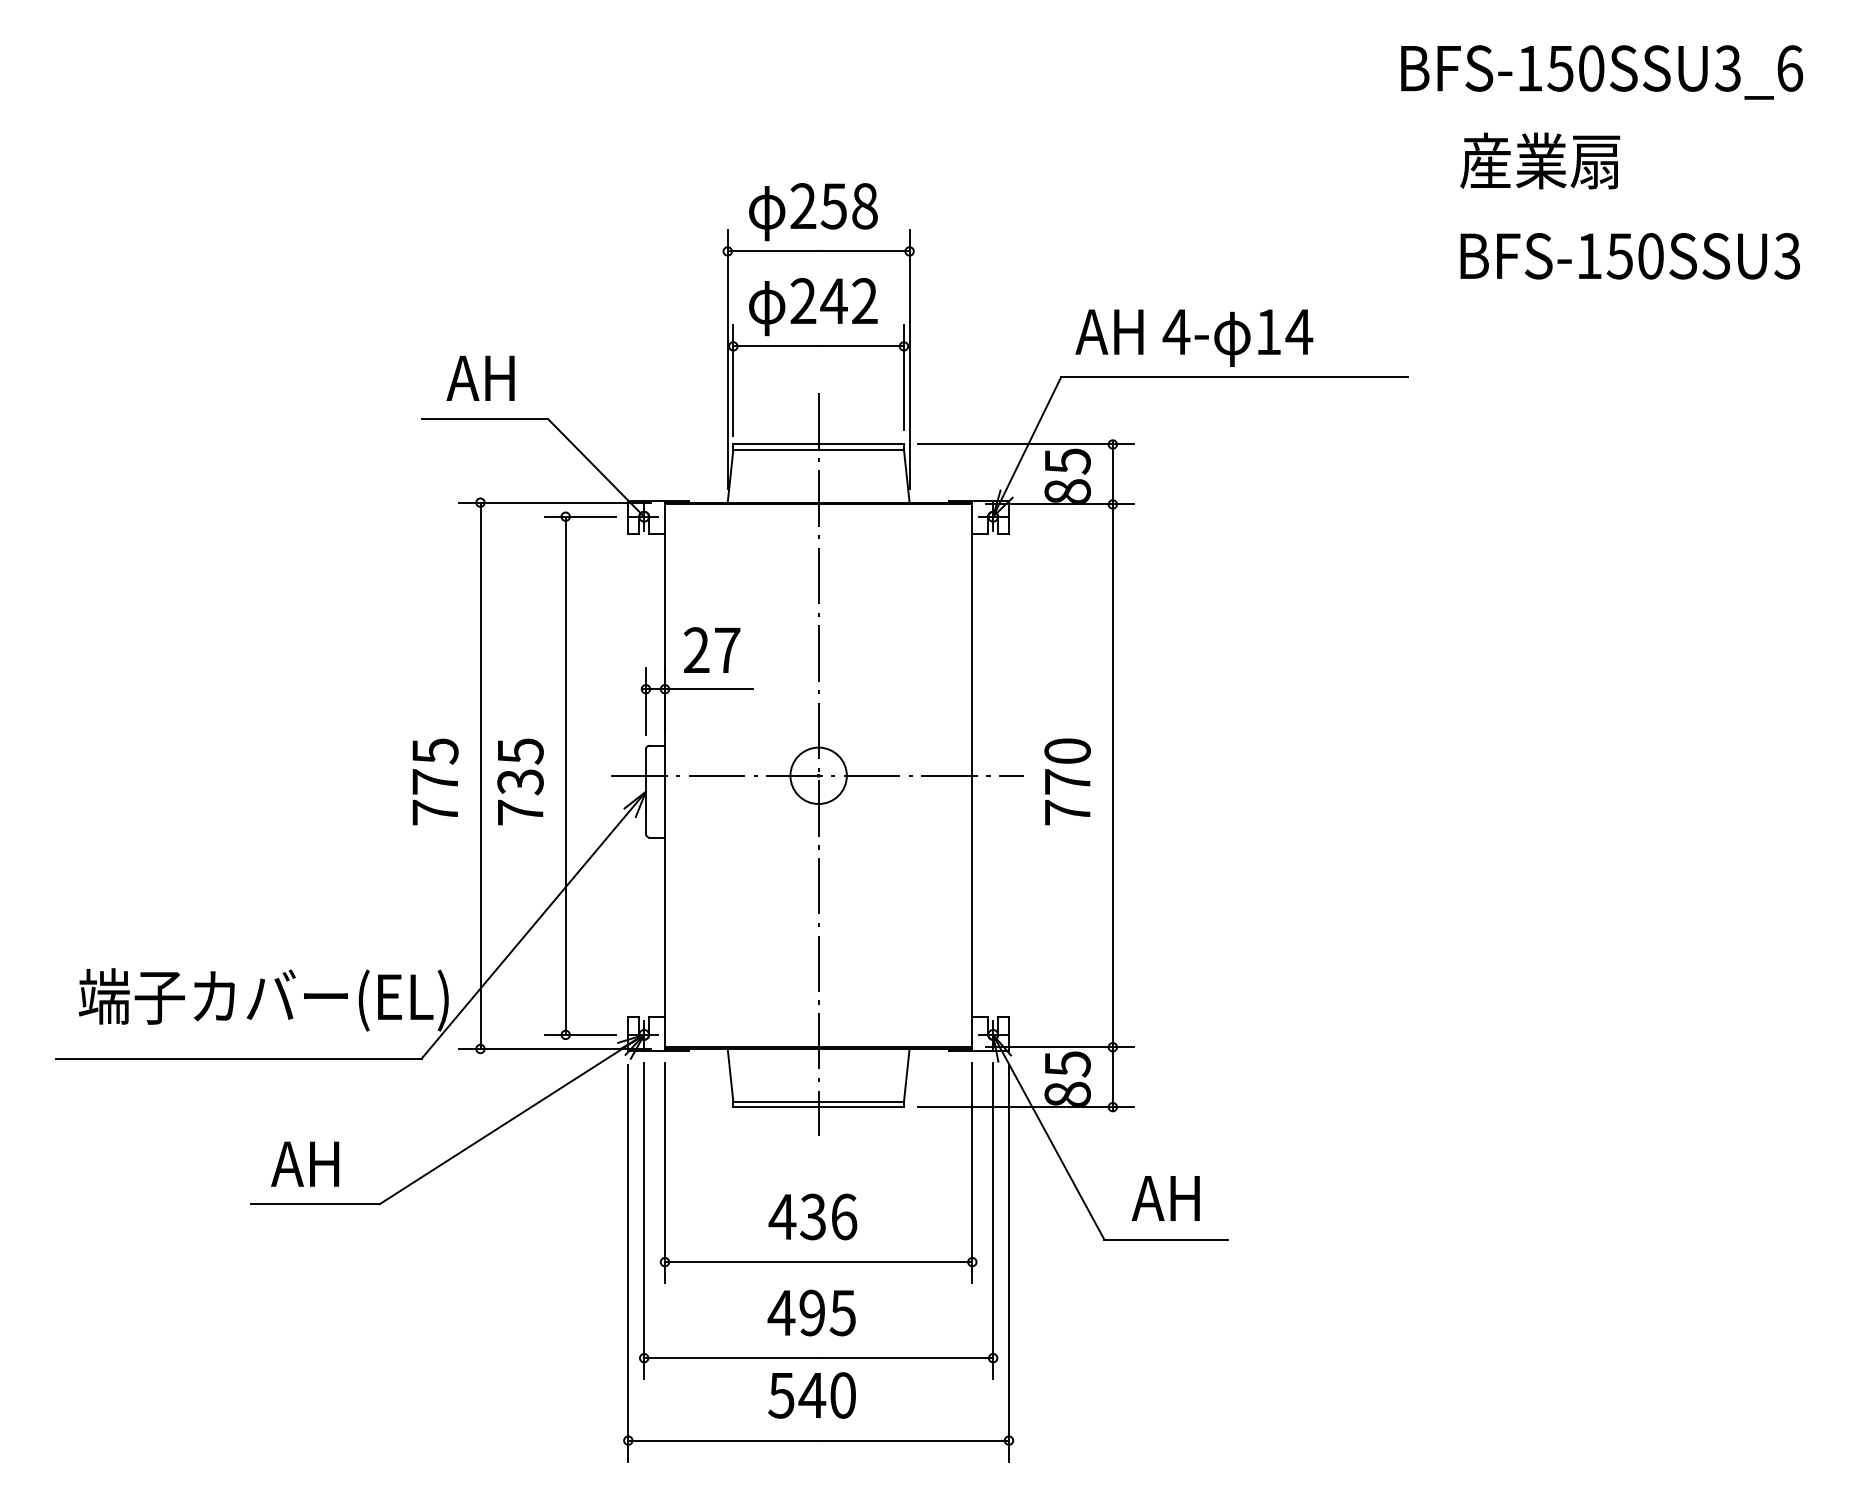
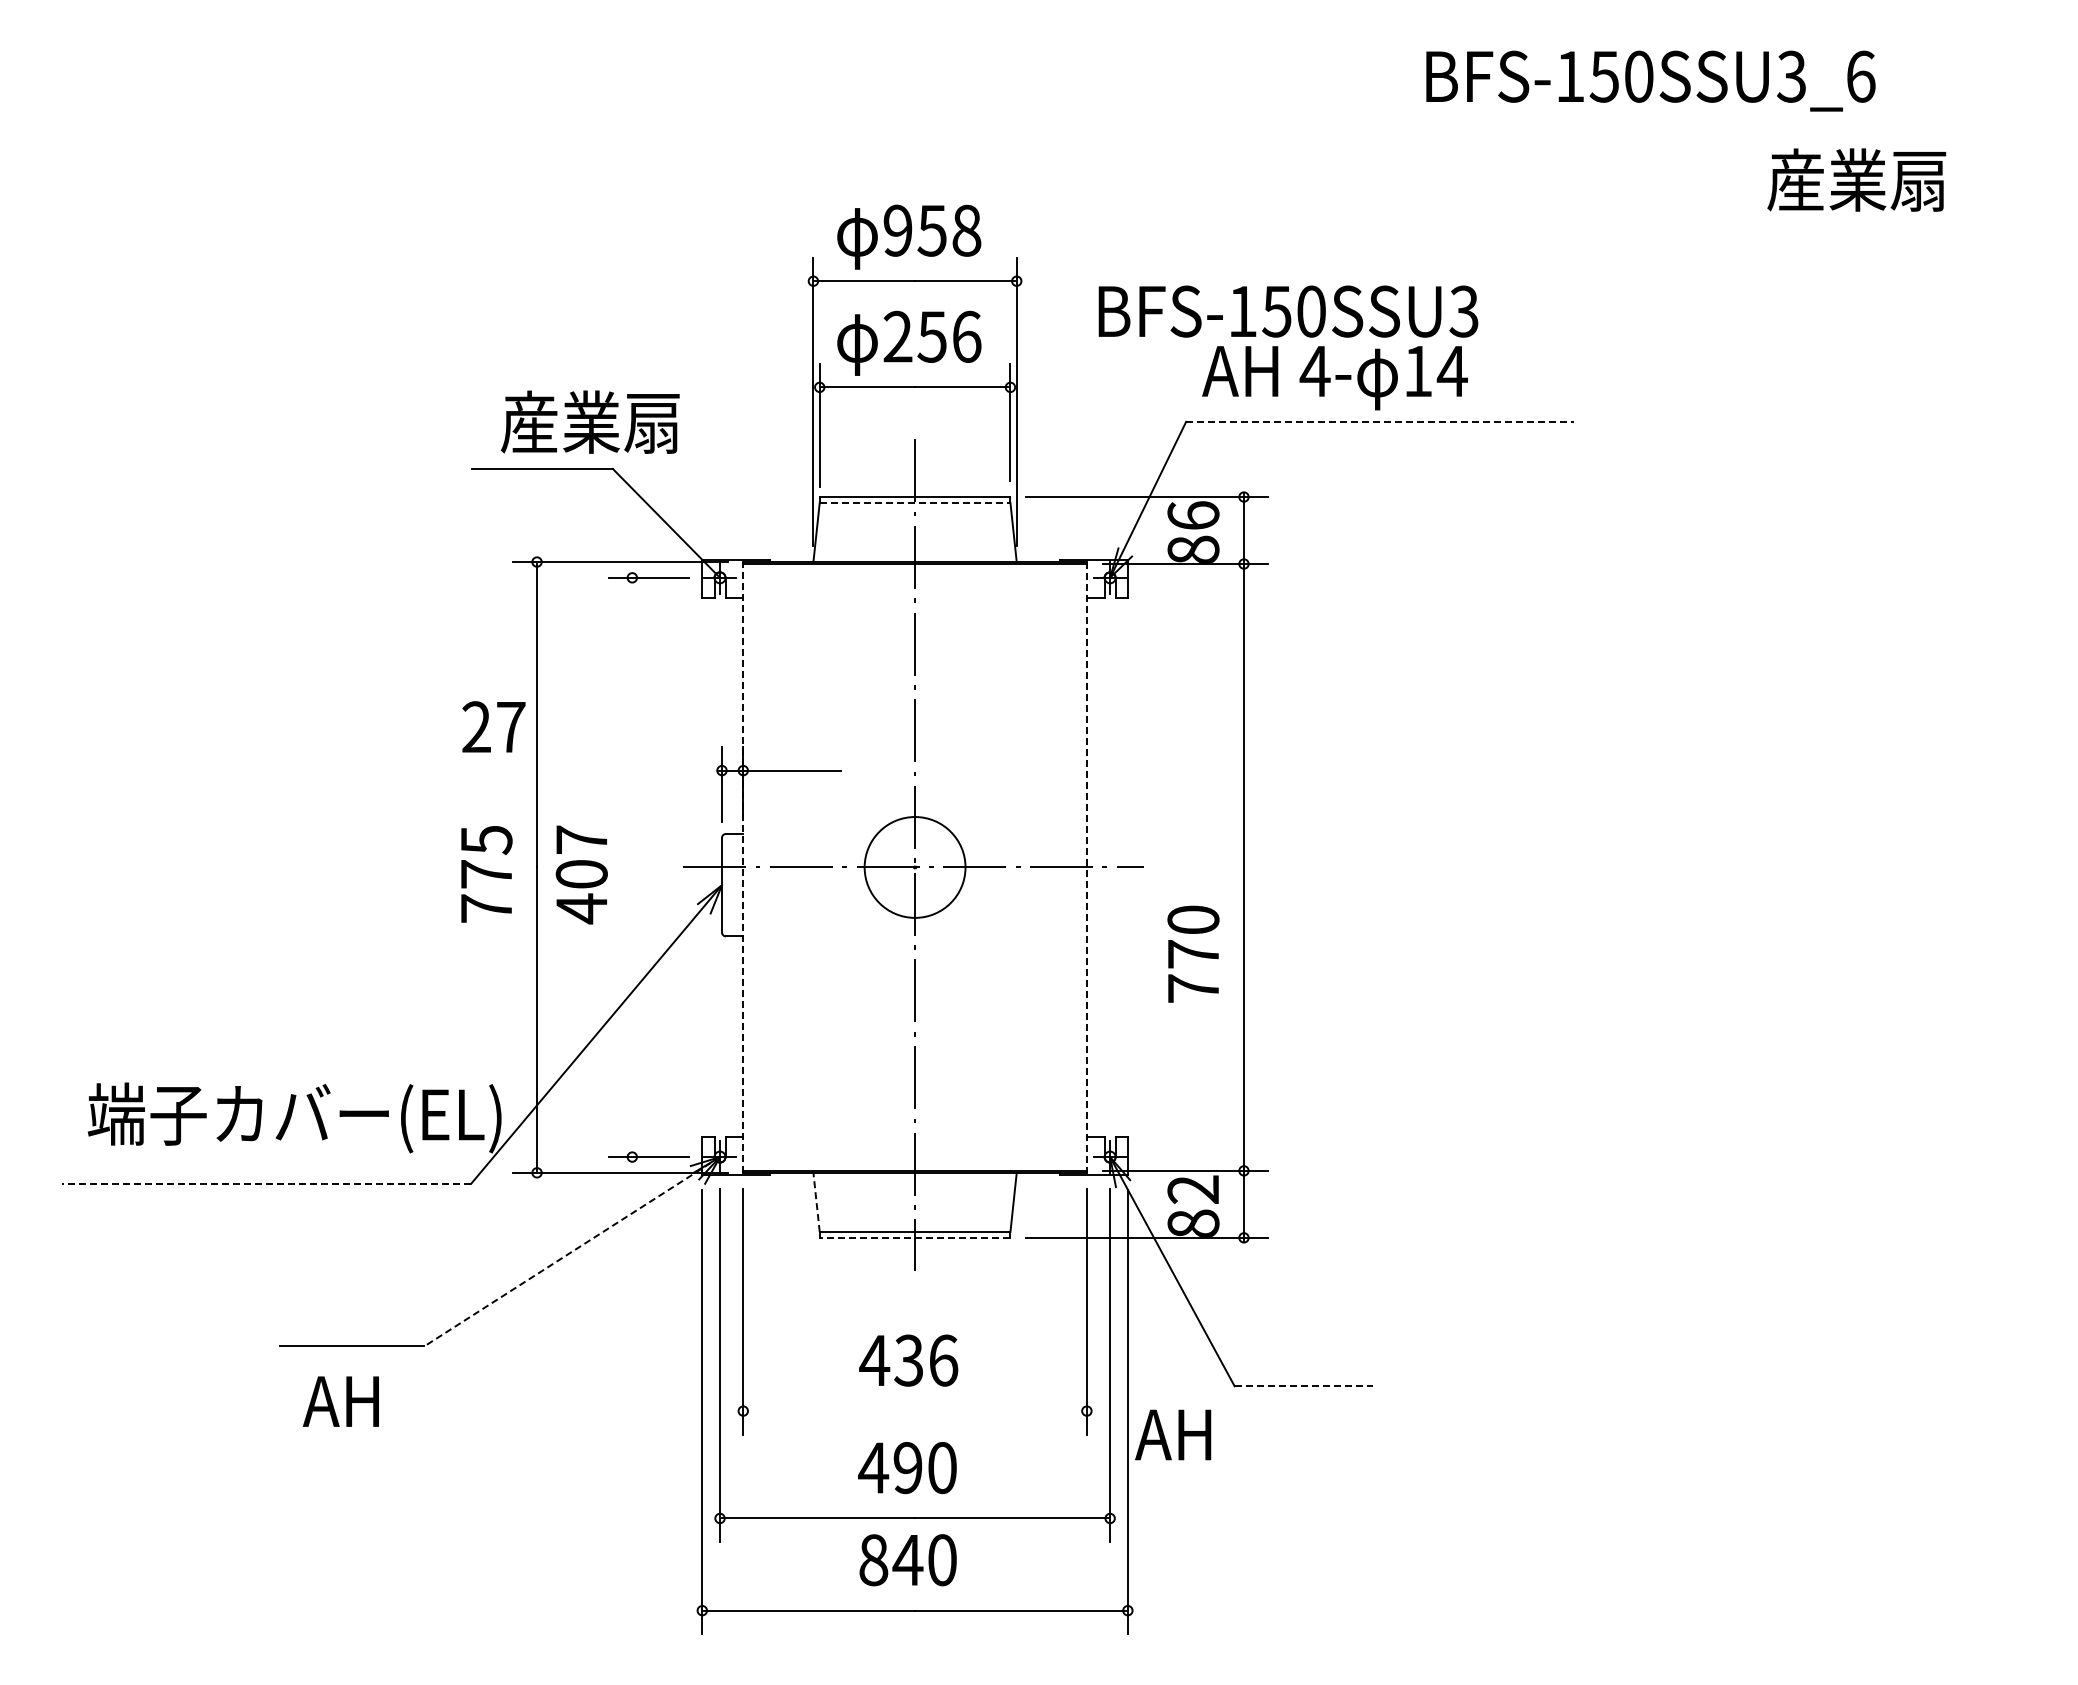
text: (1601, 71) -> (1650, 80), moved
text: (1539, 160) -> (1856, 179), moved
text: (802, 206) -> (897, 230), 258 -> 958
text: (1630, 256) -> (1288, 311), moved
text: (848, 300) -> (948, 336), 242 -> 256
text: (527, 376) -> (589, 421), AH -> 産業扇
line: (1234, 376) -> (1379, 421), solid -> dashed
line: (819, 449) -> (915, 502), solid -> dashed
text: (1067, 460) -> (1193, 515), 85 -> 86
text: (711, 649) -> (493, 726), moved
line: (665, 774) -> (743, 866), solid -> dashed
circle: (818, 774) -> (914, 866), size x1.6
line: (565, 775) -> (632, 867), removed
line: (971, 775) -> (1086, 867), solid -> dashed
text: (1067, 781) -> (1193, 953), moved
text: (520, 782) -> (581, 874), 735 -> 407
line: (238, 1058) -> (266, 1183), solid -> dashed
text: (1067, 1063) -> (1193, 1189), 85 -> 82
line: (730, 1075) -> (816, 1202), solid -> dashed
line: (818, 1106) -> (914, 1237), solid -> dashed
line: (512, 1119) -> (572, 1251), solid -> dashed
text: (304, 1164) -> (340, 1401), moved
text: (1166, 1198) -> (1173, 1434), moved
line: (1166, 1240) -> (1304, 1386), solid -> dashed
line: (818, 1262) -> (914, 1411), removed
text: (842, 1313) -> (941, 1468), 495 -> 490
text: (781, 1395) -> (873, 1560), 540 -> 840

